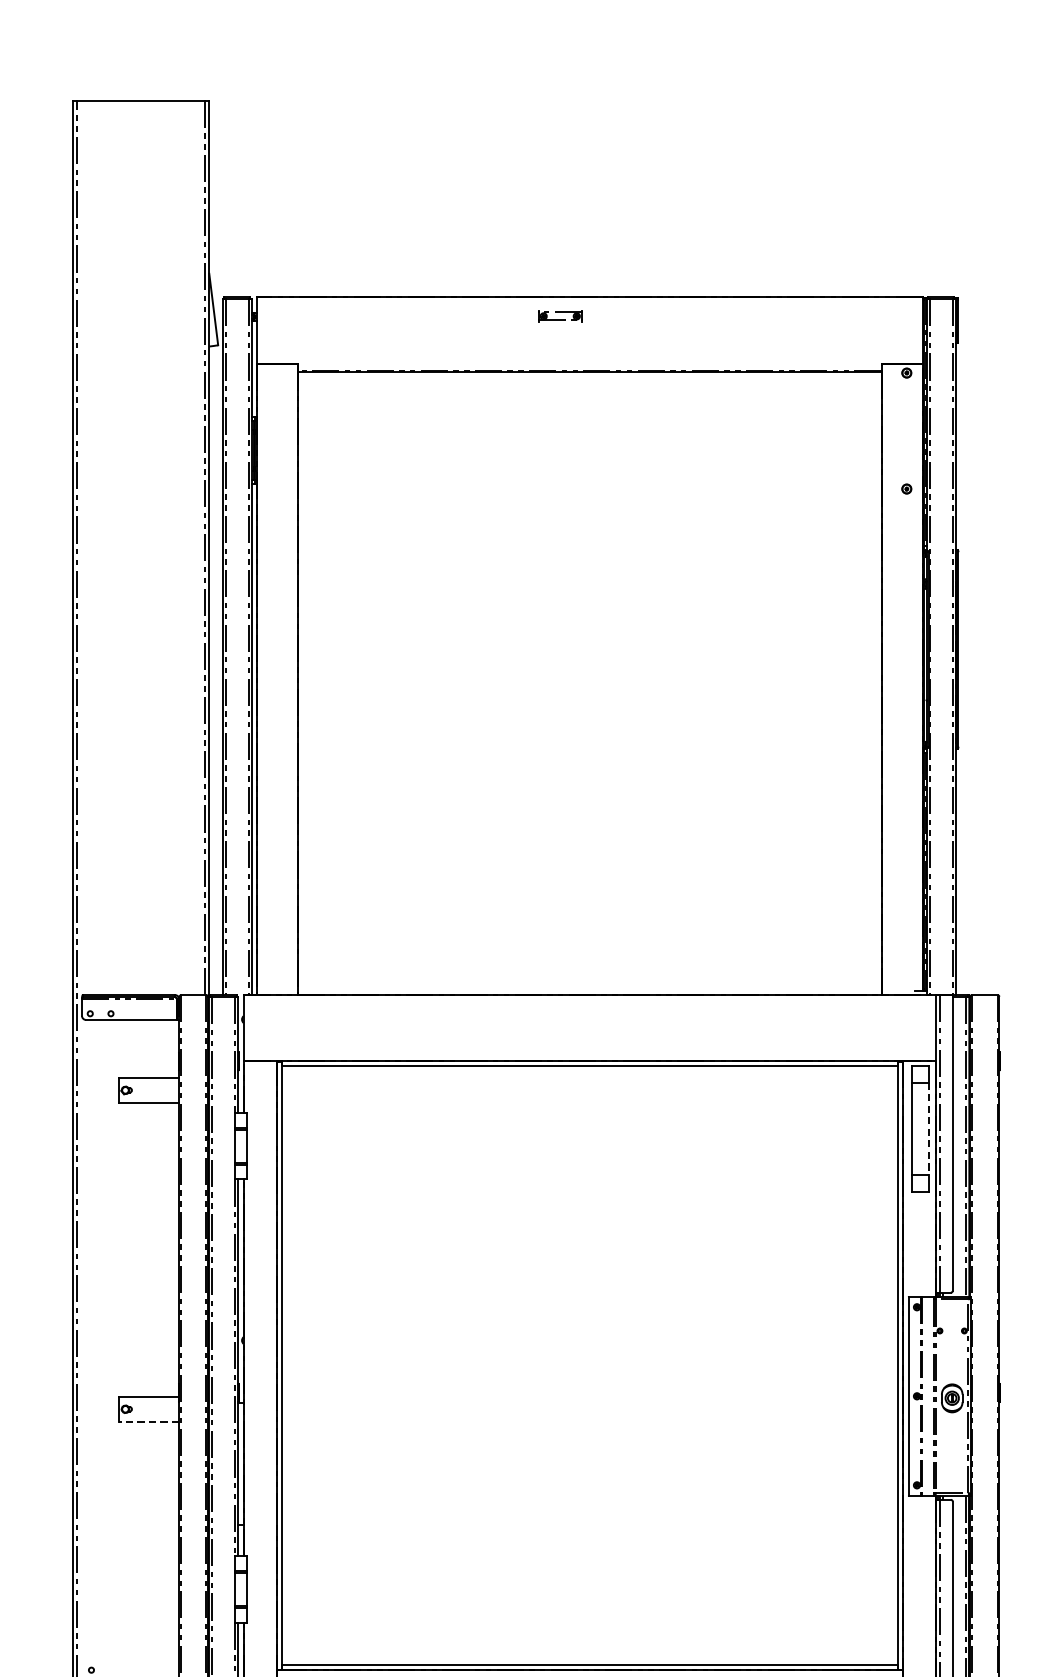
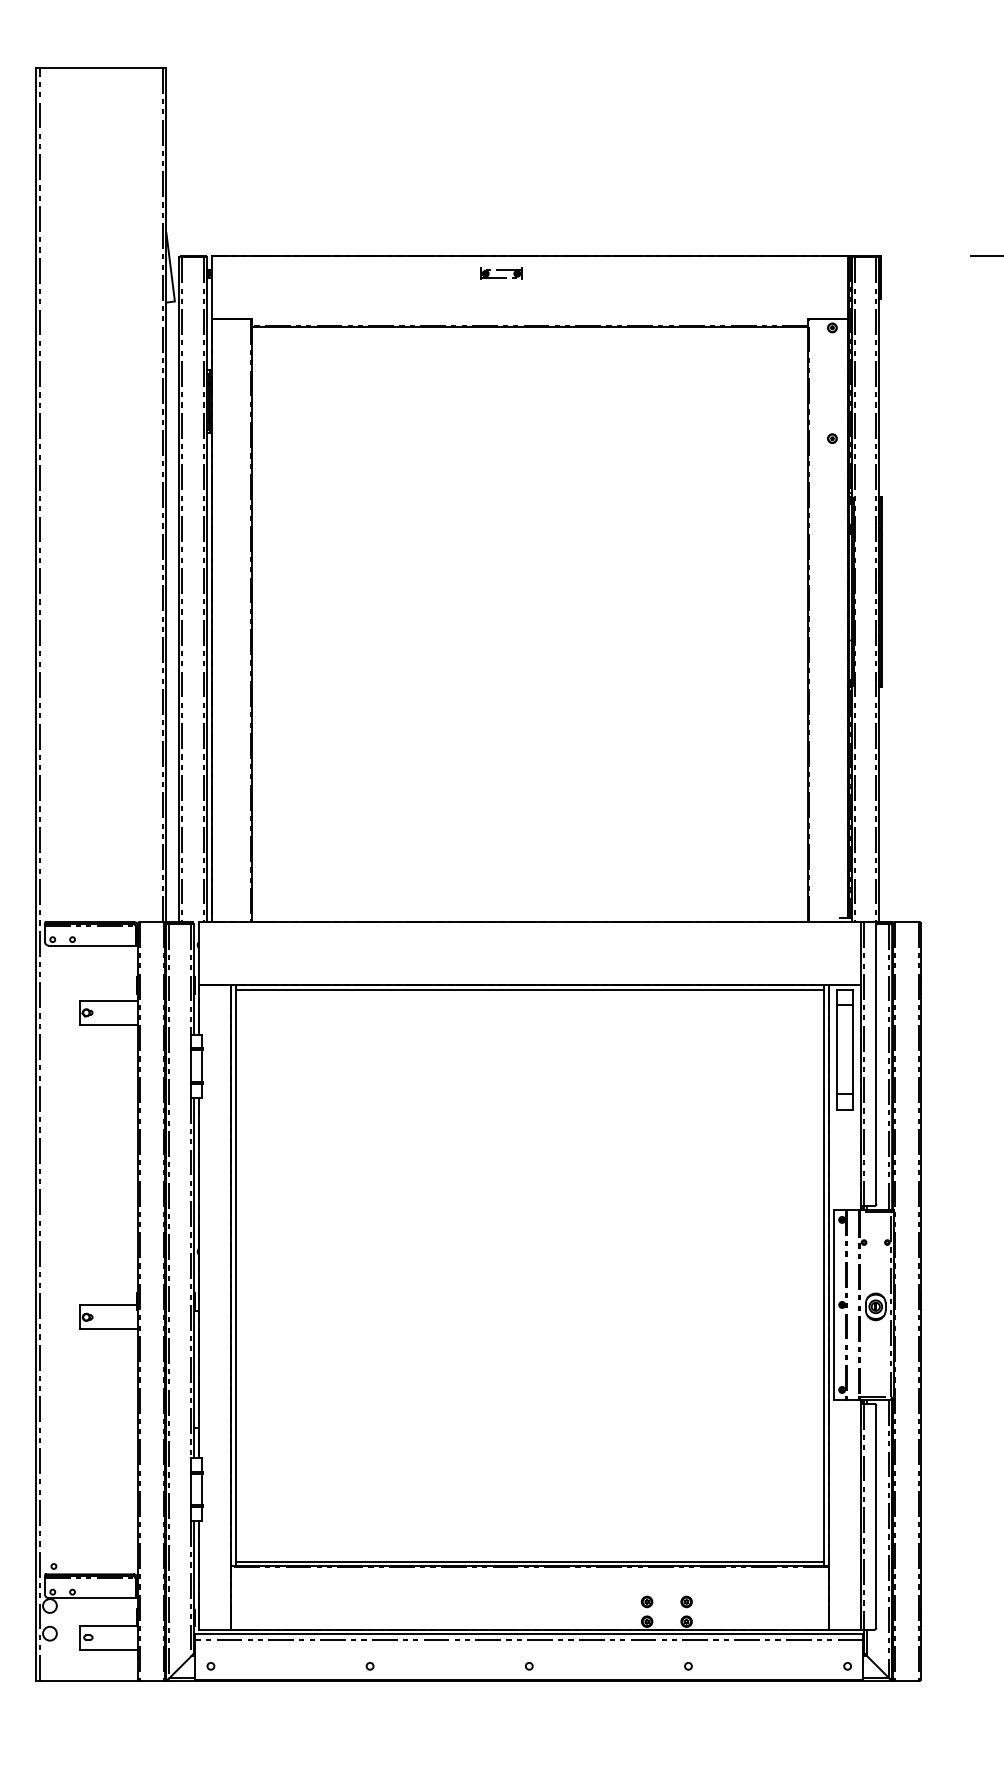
line: (928, 1129) -> (853, 1050), dashed -> solid
line: (149, 1422) -> (109, 1329), dashed -> solid

